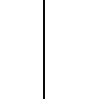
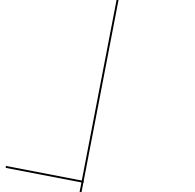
line: (25, 85) -> (44, 173), added

